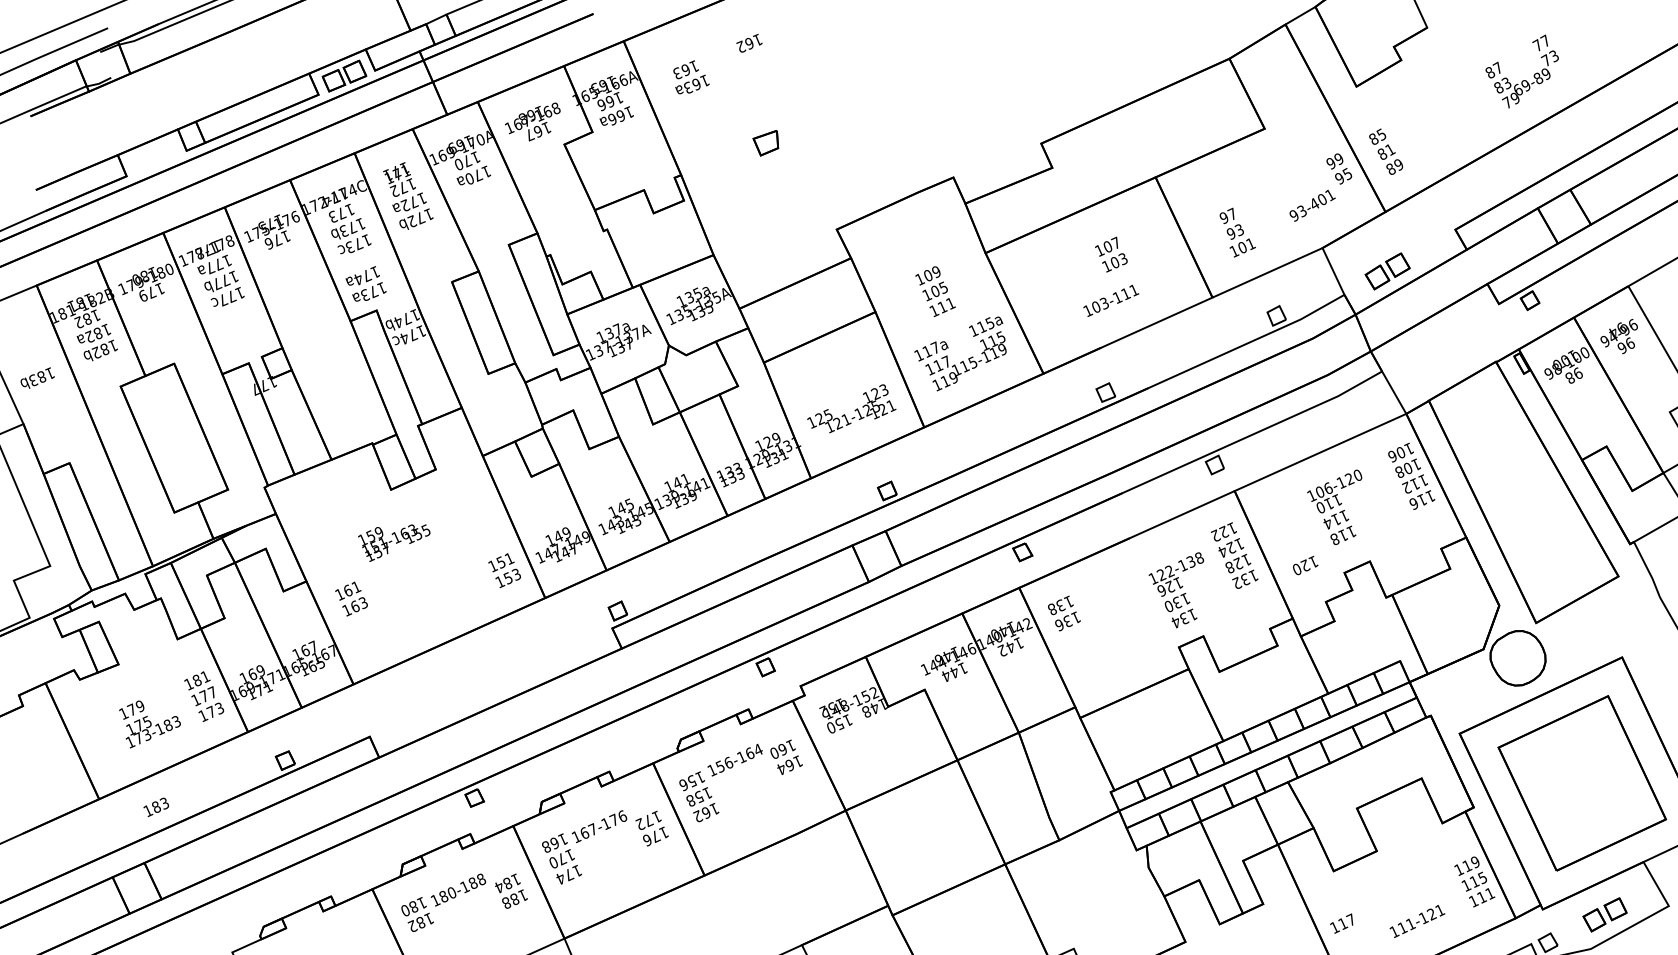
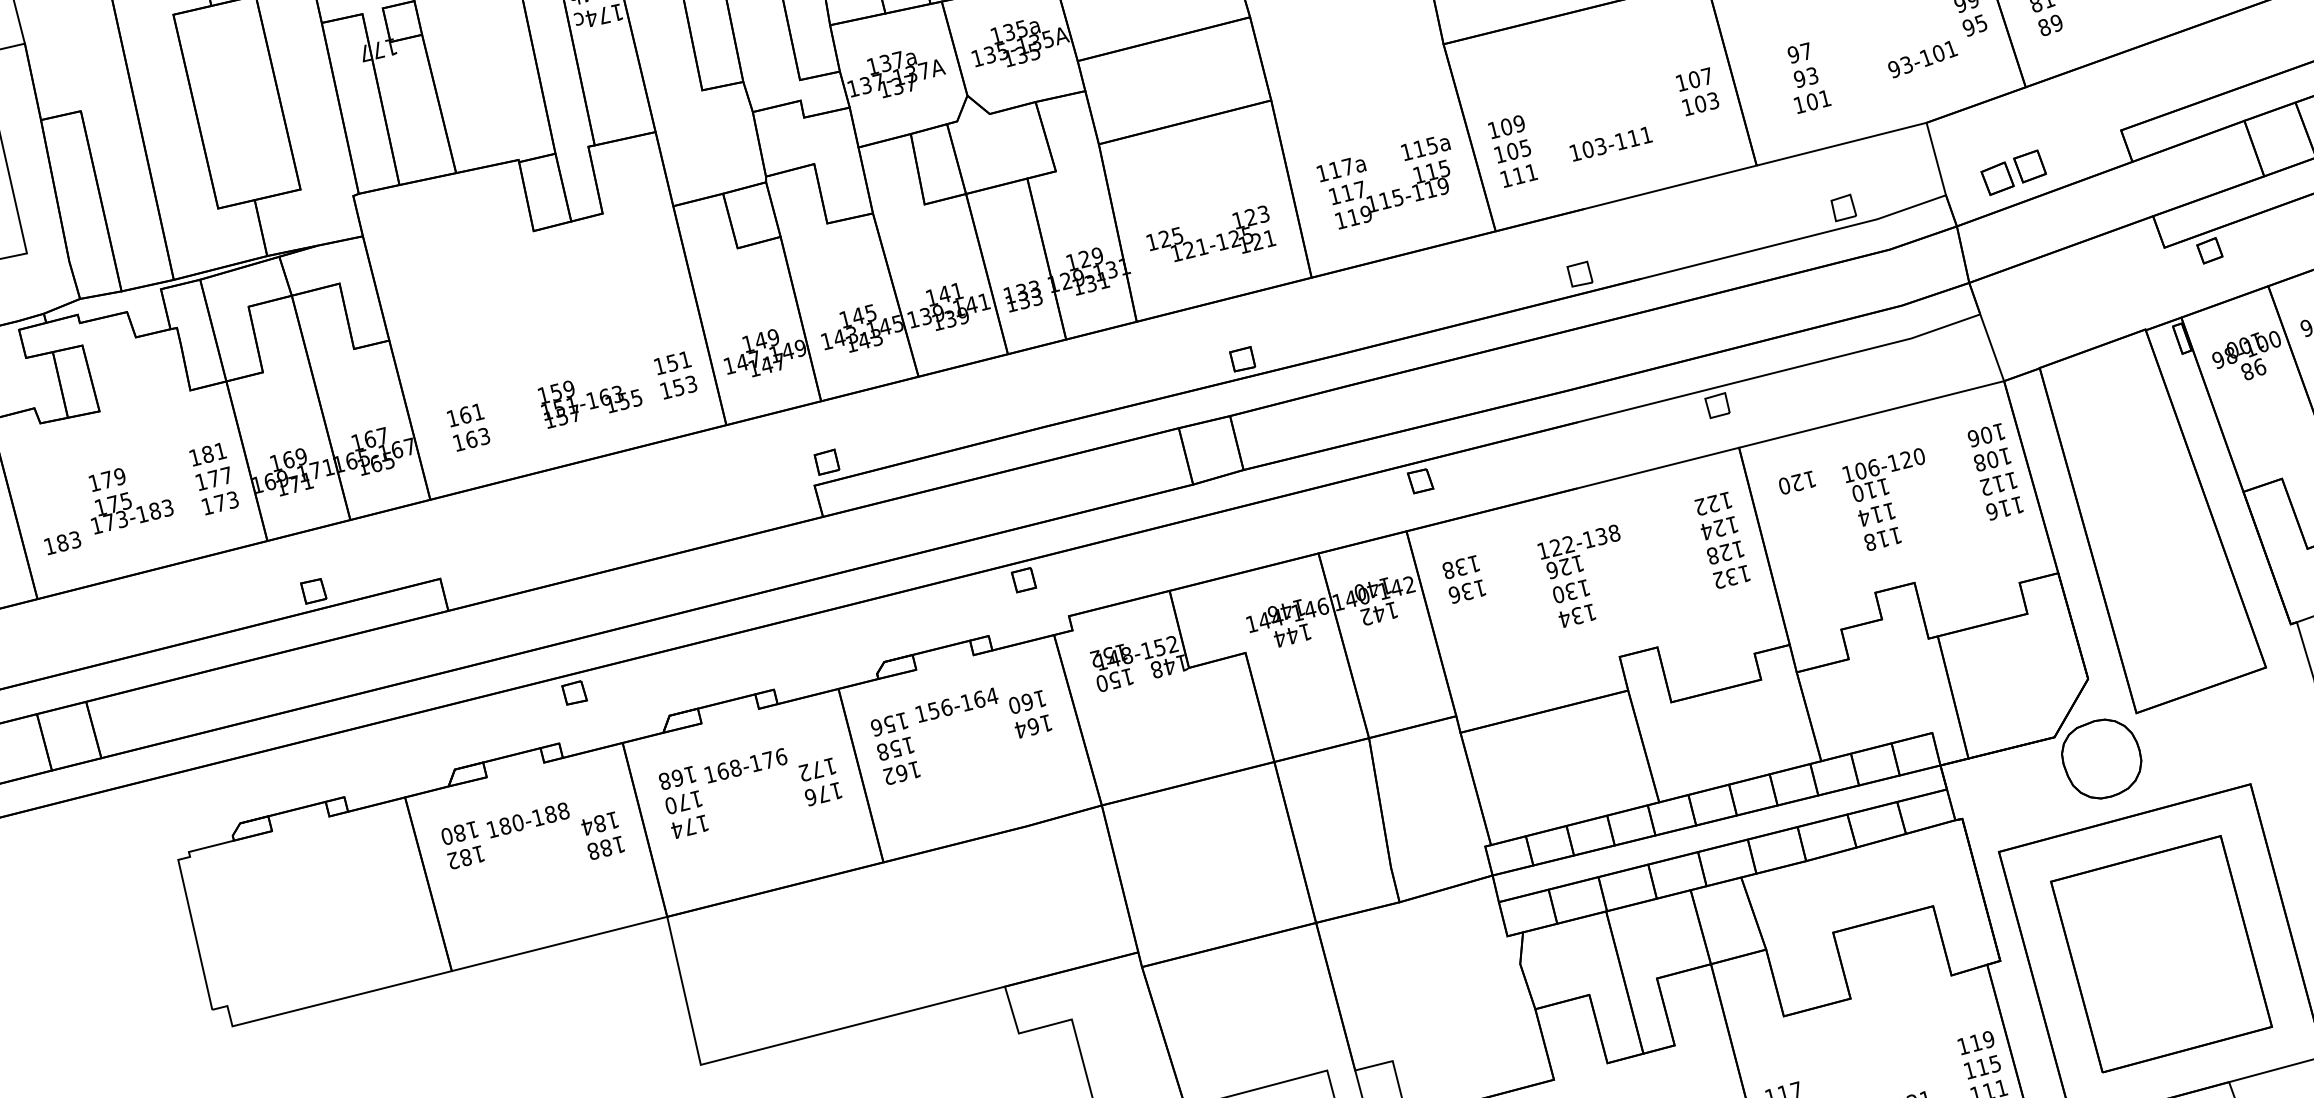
text: (1314, 204) -> (1926, 58), 93-401 -> 93-101
text: (1111, 254) -> (1697, 91), moved
text: (935, 291) -> (1512, 151), moved
text: (394, 542) -> (588, 407), moved
text: (1305, 565) -> (1797, 482), moved
text: (1176, 590) -> (1573, 573), moved
text: (351, 598) -> (468, 427), moved
text: (156, 806) -> (62, 542), moved
text: (592, 829) -> (735, 768), 167-176 -> 168-176

